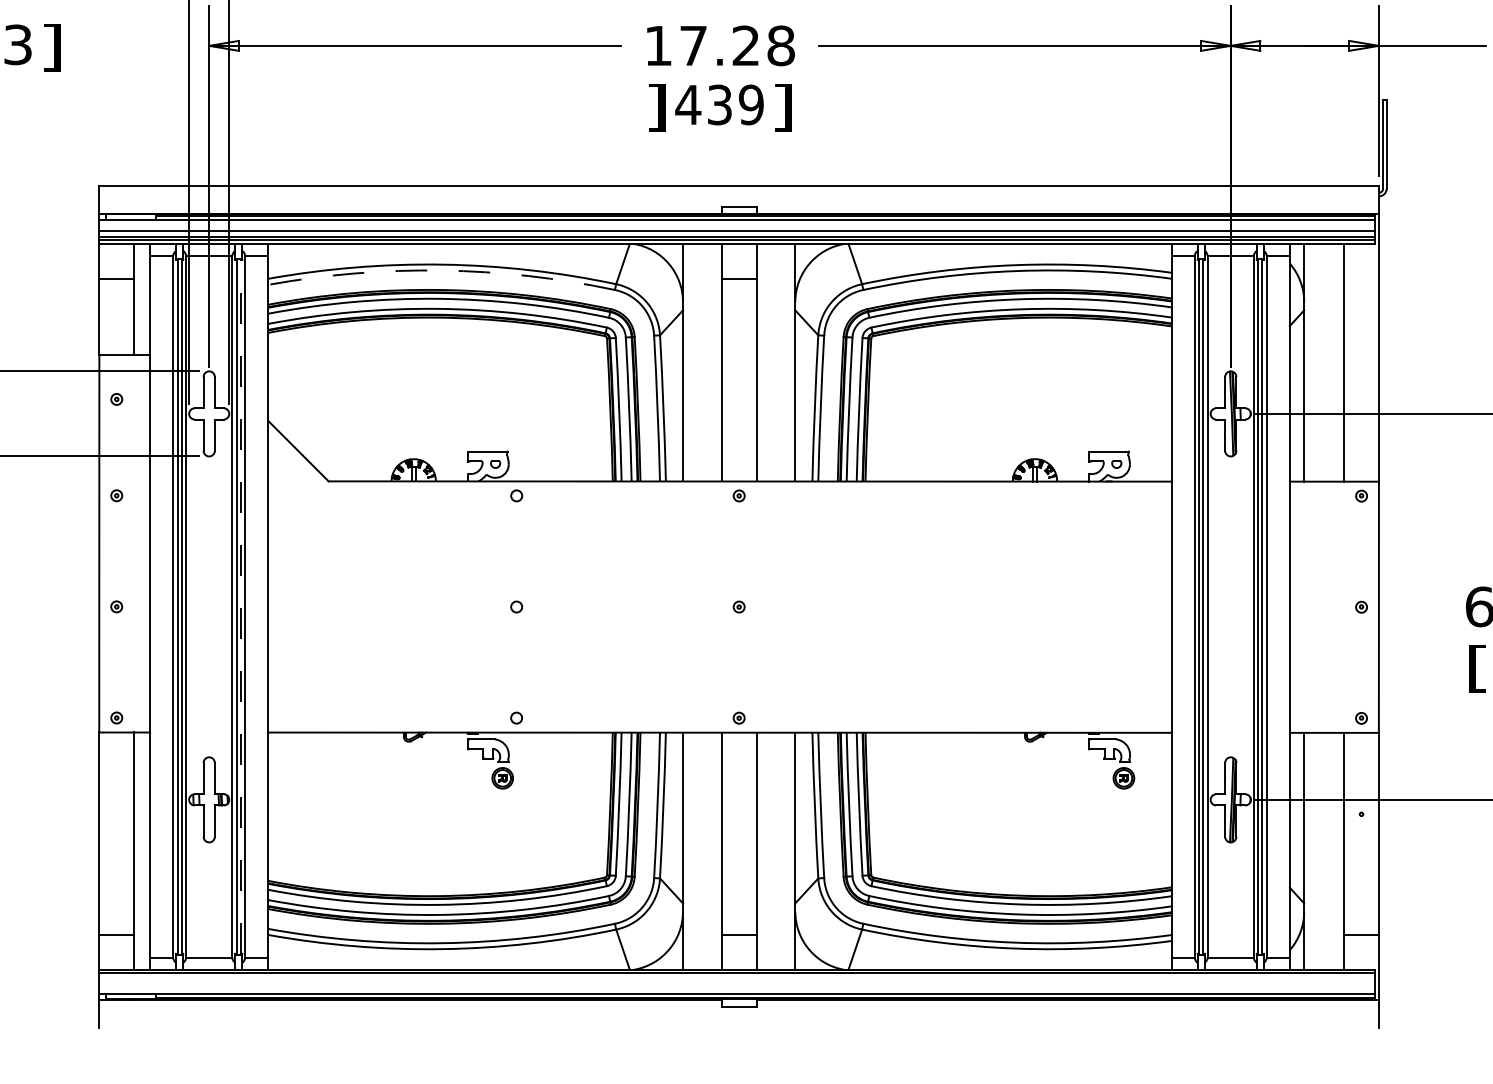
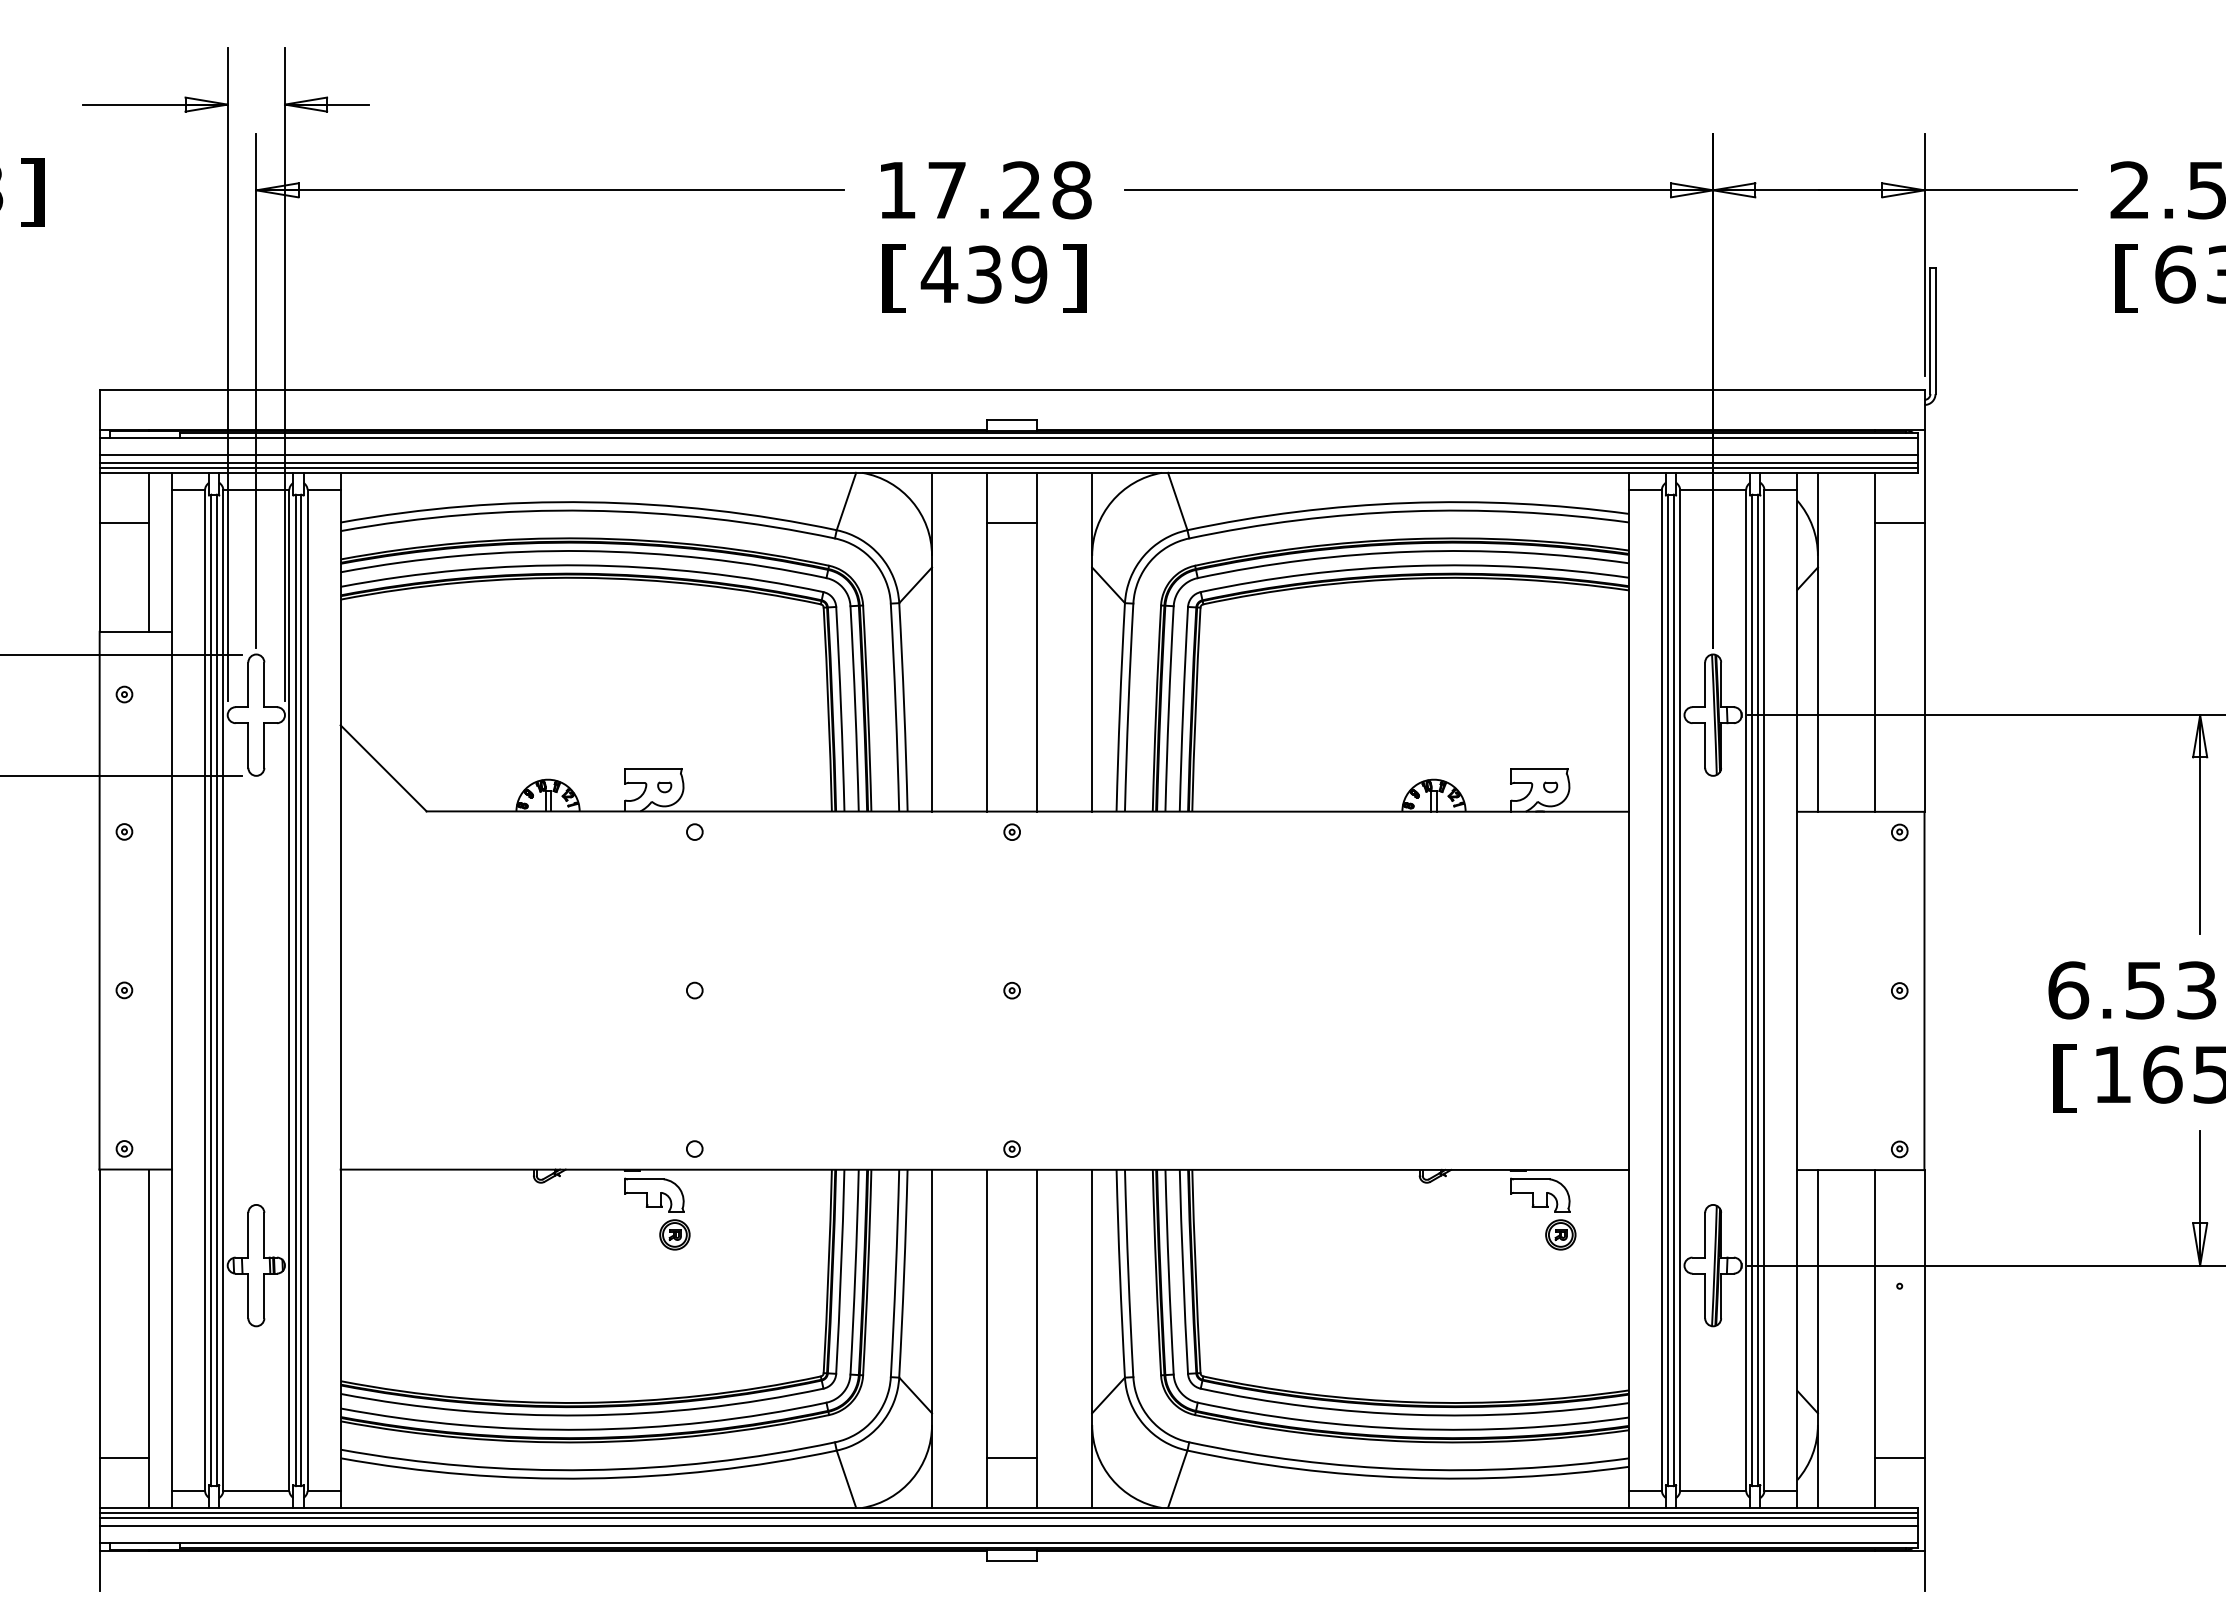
text: (656, 107) -> (894, 278), ] -> [
arc: (442, 270) -> (588, 510), dashed -> solid
line: (1361, 278) -> (1899, 522), added
line: (240, 606) -> (301, 990), dashed -> solid
line: (736, 977) -> (1008, 1518), added
line: (736, 982) -> (1008, 1526), added

